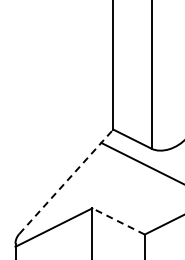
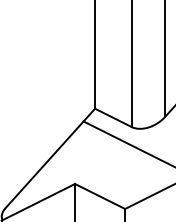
line: (66, 181) -> (50, 158), dashed -> solid
line: (118, 221) -> (100, 196), dashed -> solid

